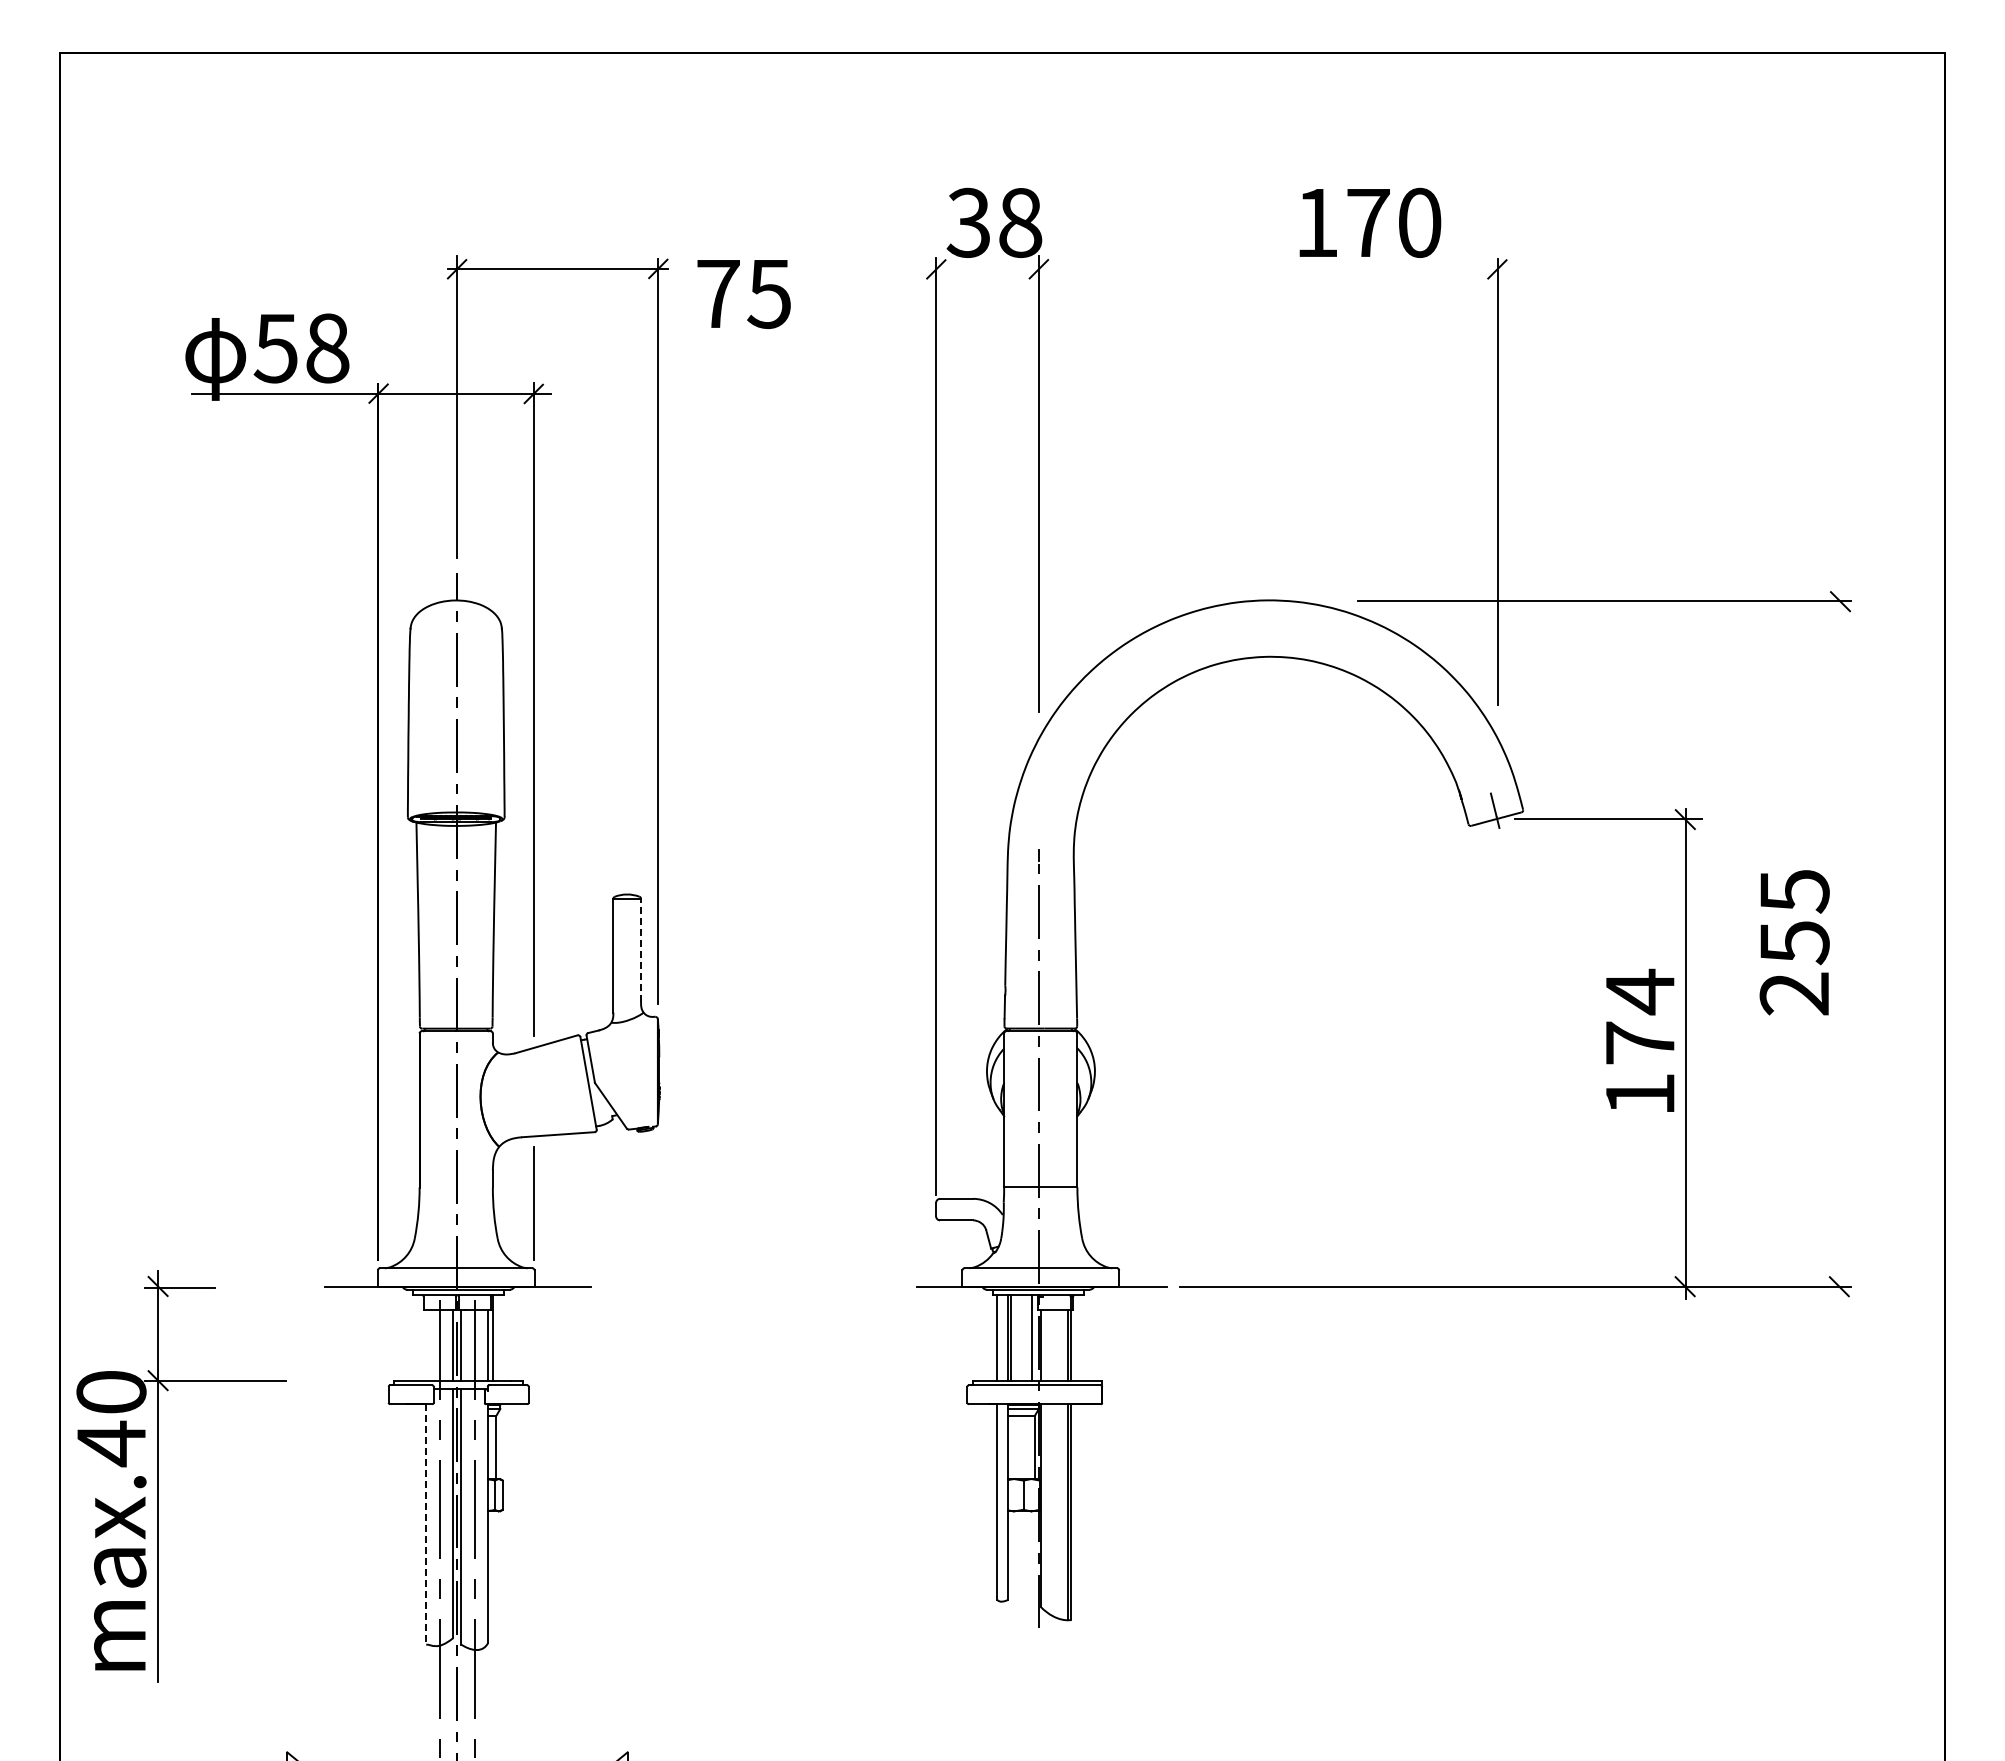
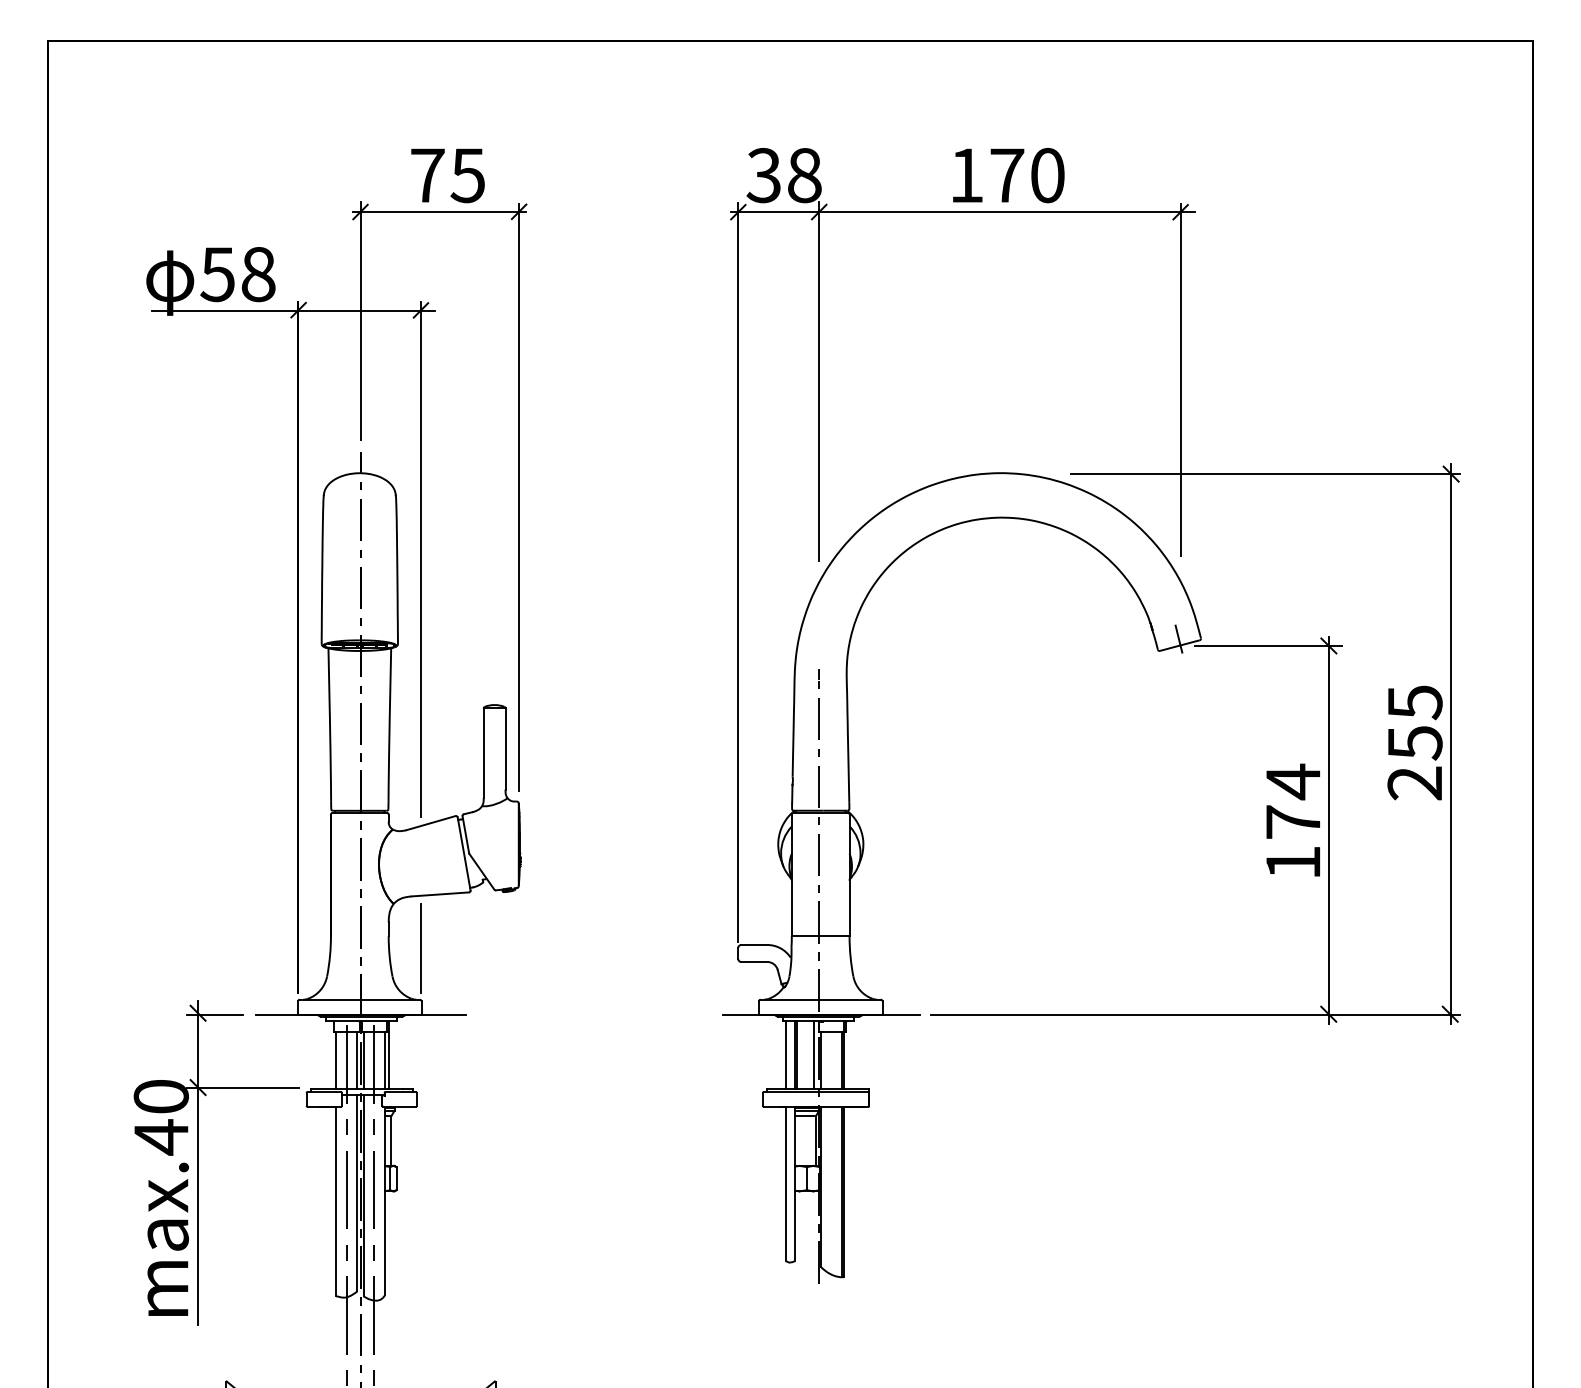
text: (1370, 222) -> (1008, 175), moved
line: (1221, 269) -> (963, 212), added
text: (743, 294) -> (447, 176), moved
line: (1840, 943) -> (1451, 743), added
line: (641, 949) -> (505, 748), dashed -> solid
line: (426, 1345) -> (336, 1060), added
part: (158, 1476) -> (198, 1163), moved
line: (426, 1524) -> (336, 1201), dashed -> solid

